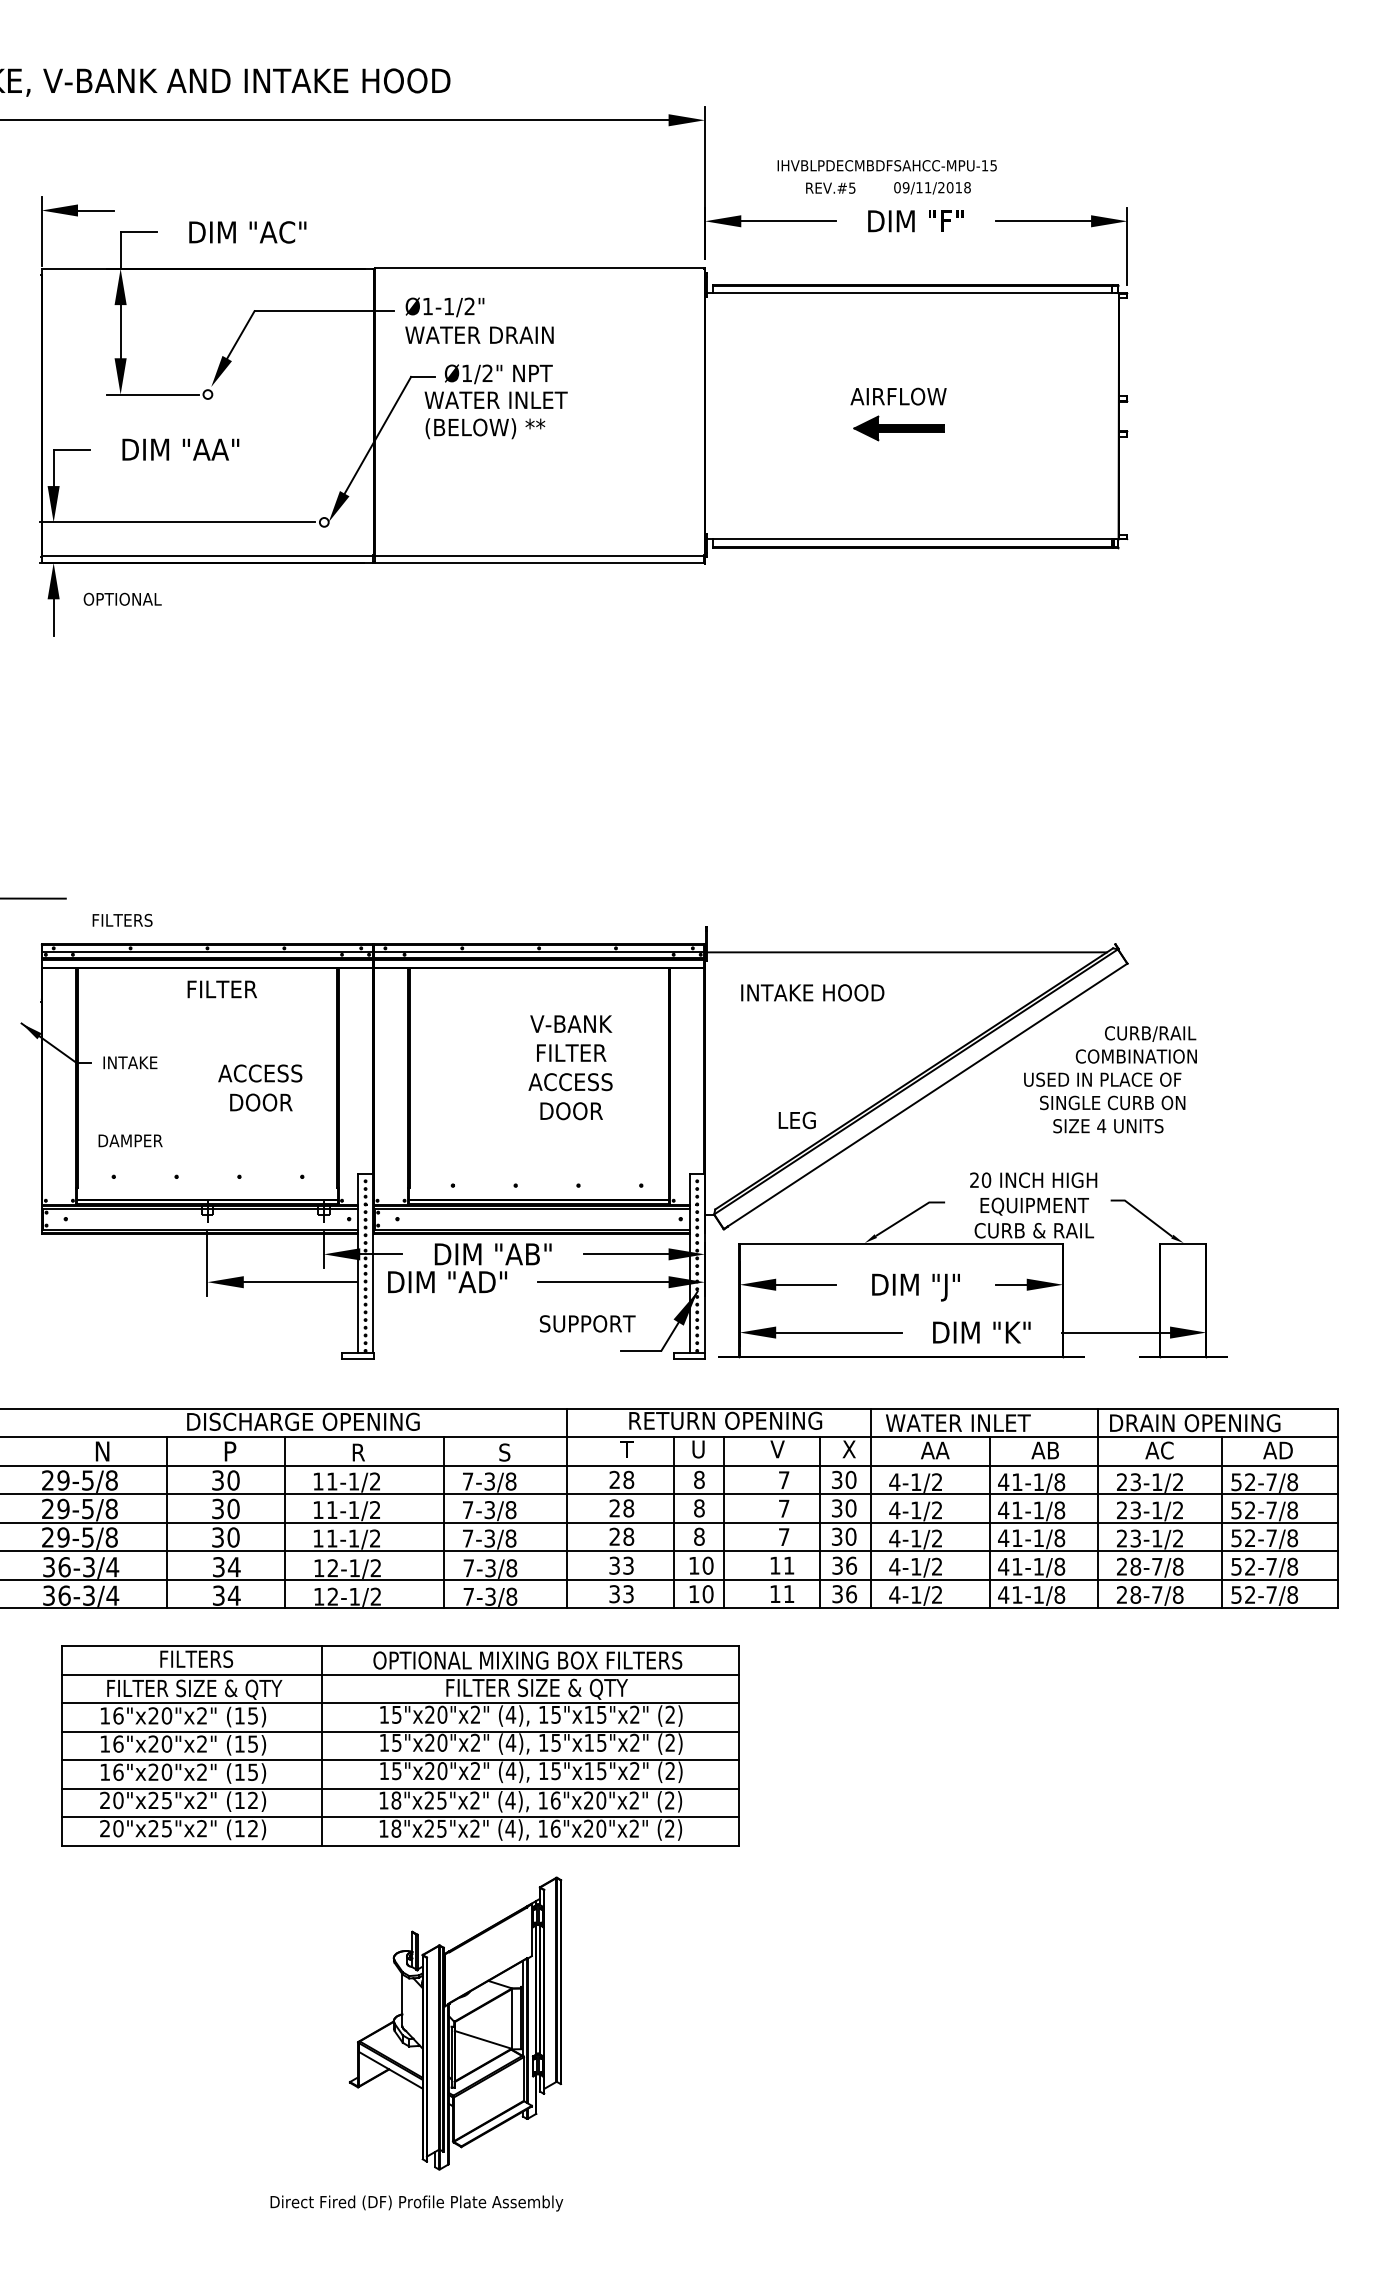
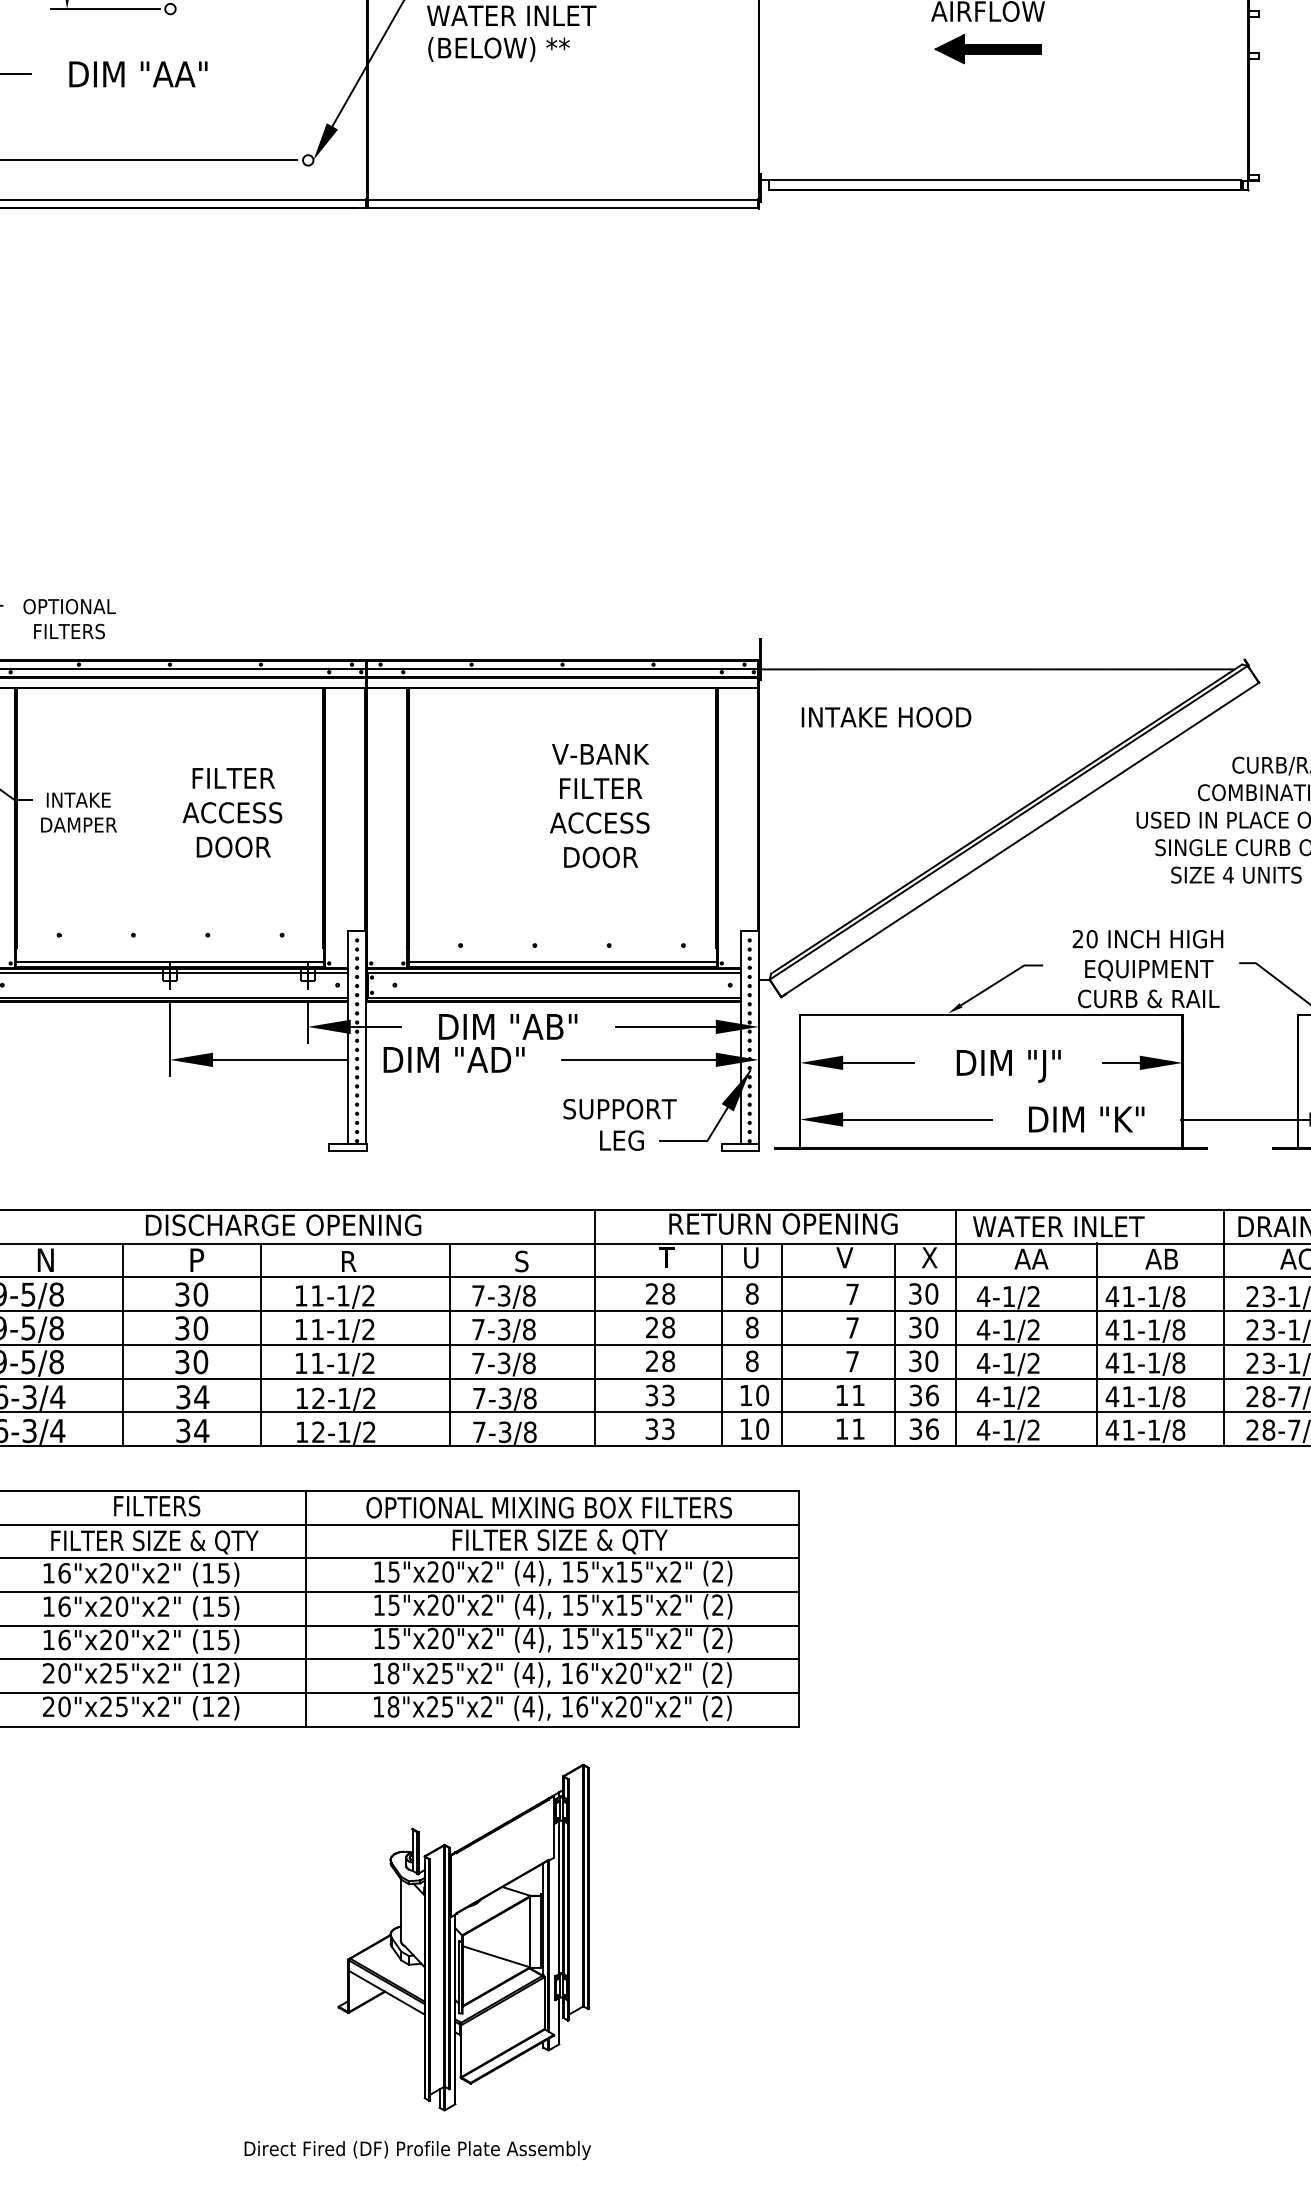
text: (122, 598) -> (69, 605), moved
text: (221, 989) -> (232, 778), moved
text: (796, 1120) -> (621, 1140), moved
text: (130, 1140) -> (78, 824), moved

